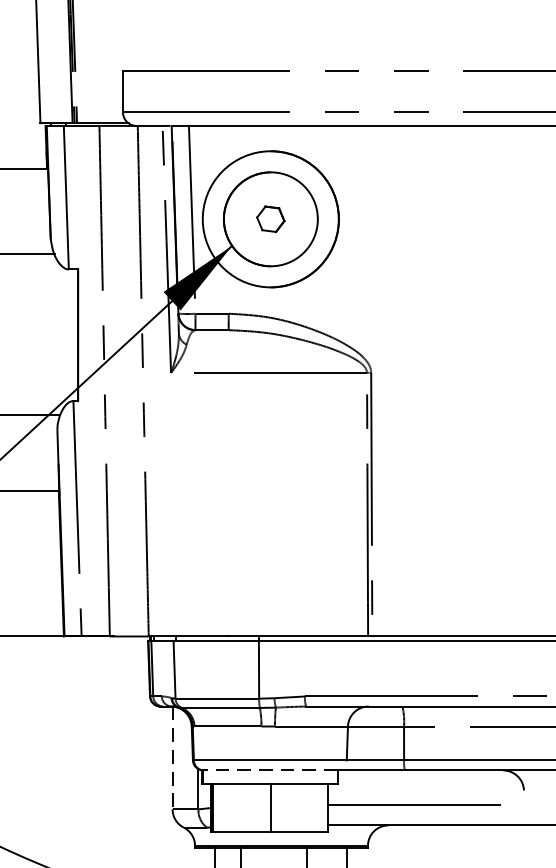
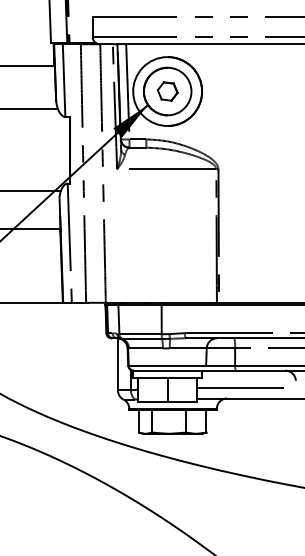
part: (270, 219) -> (167, 91), size x1.43
line: (171, 758) -> (117, 364), dashed -> solid
line: (268, 770) -> (166, 370), dashed -> solid

